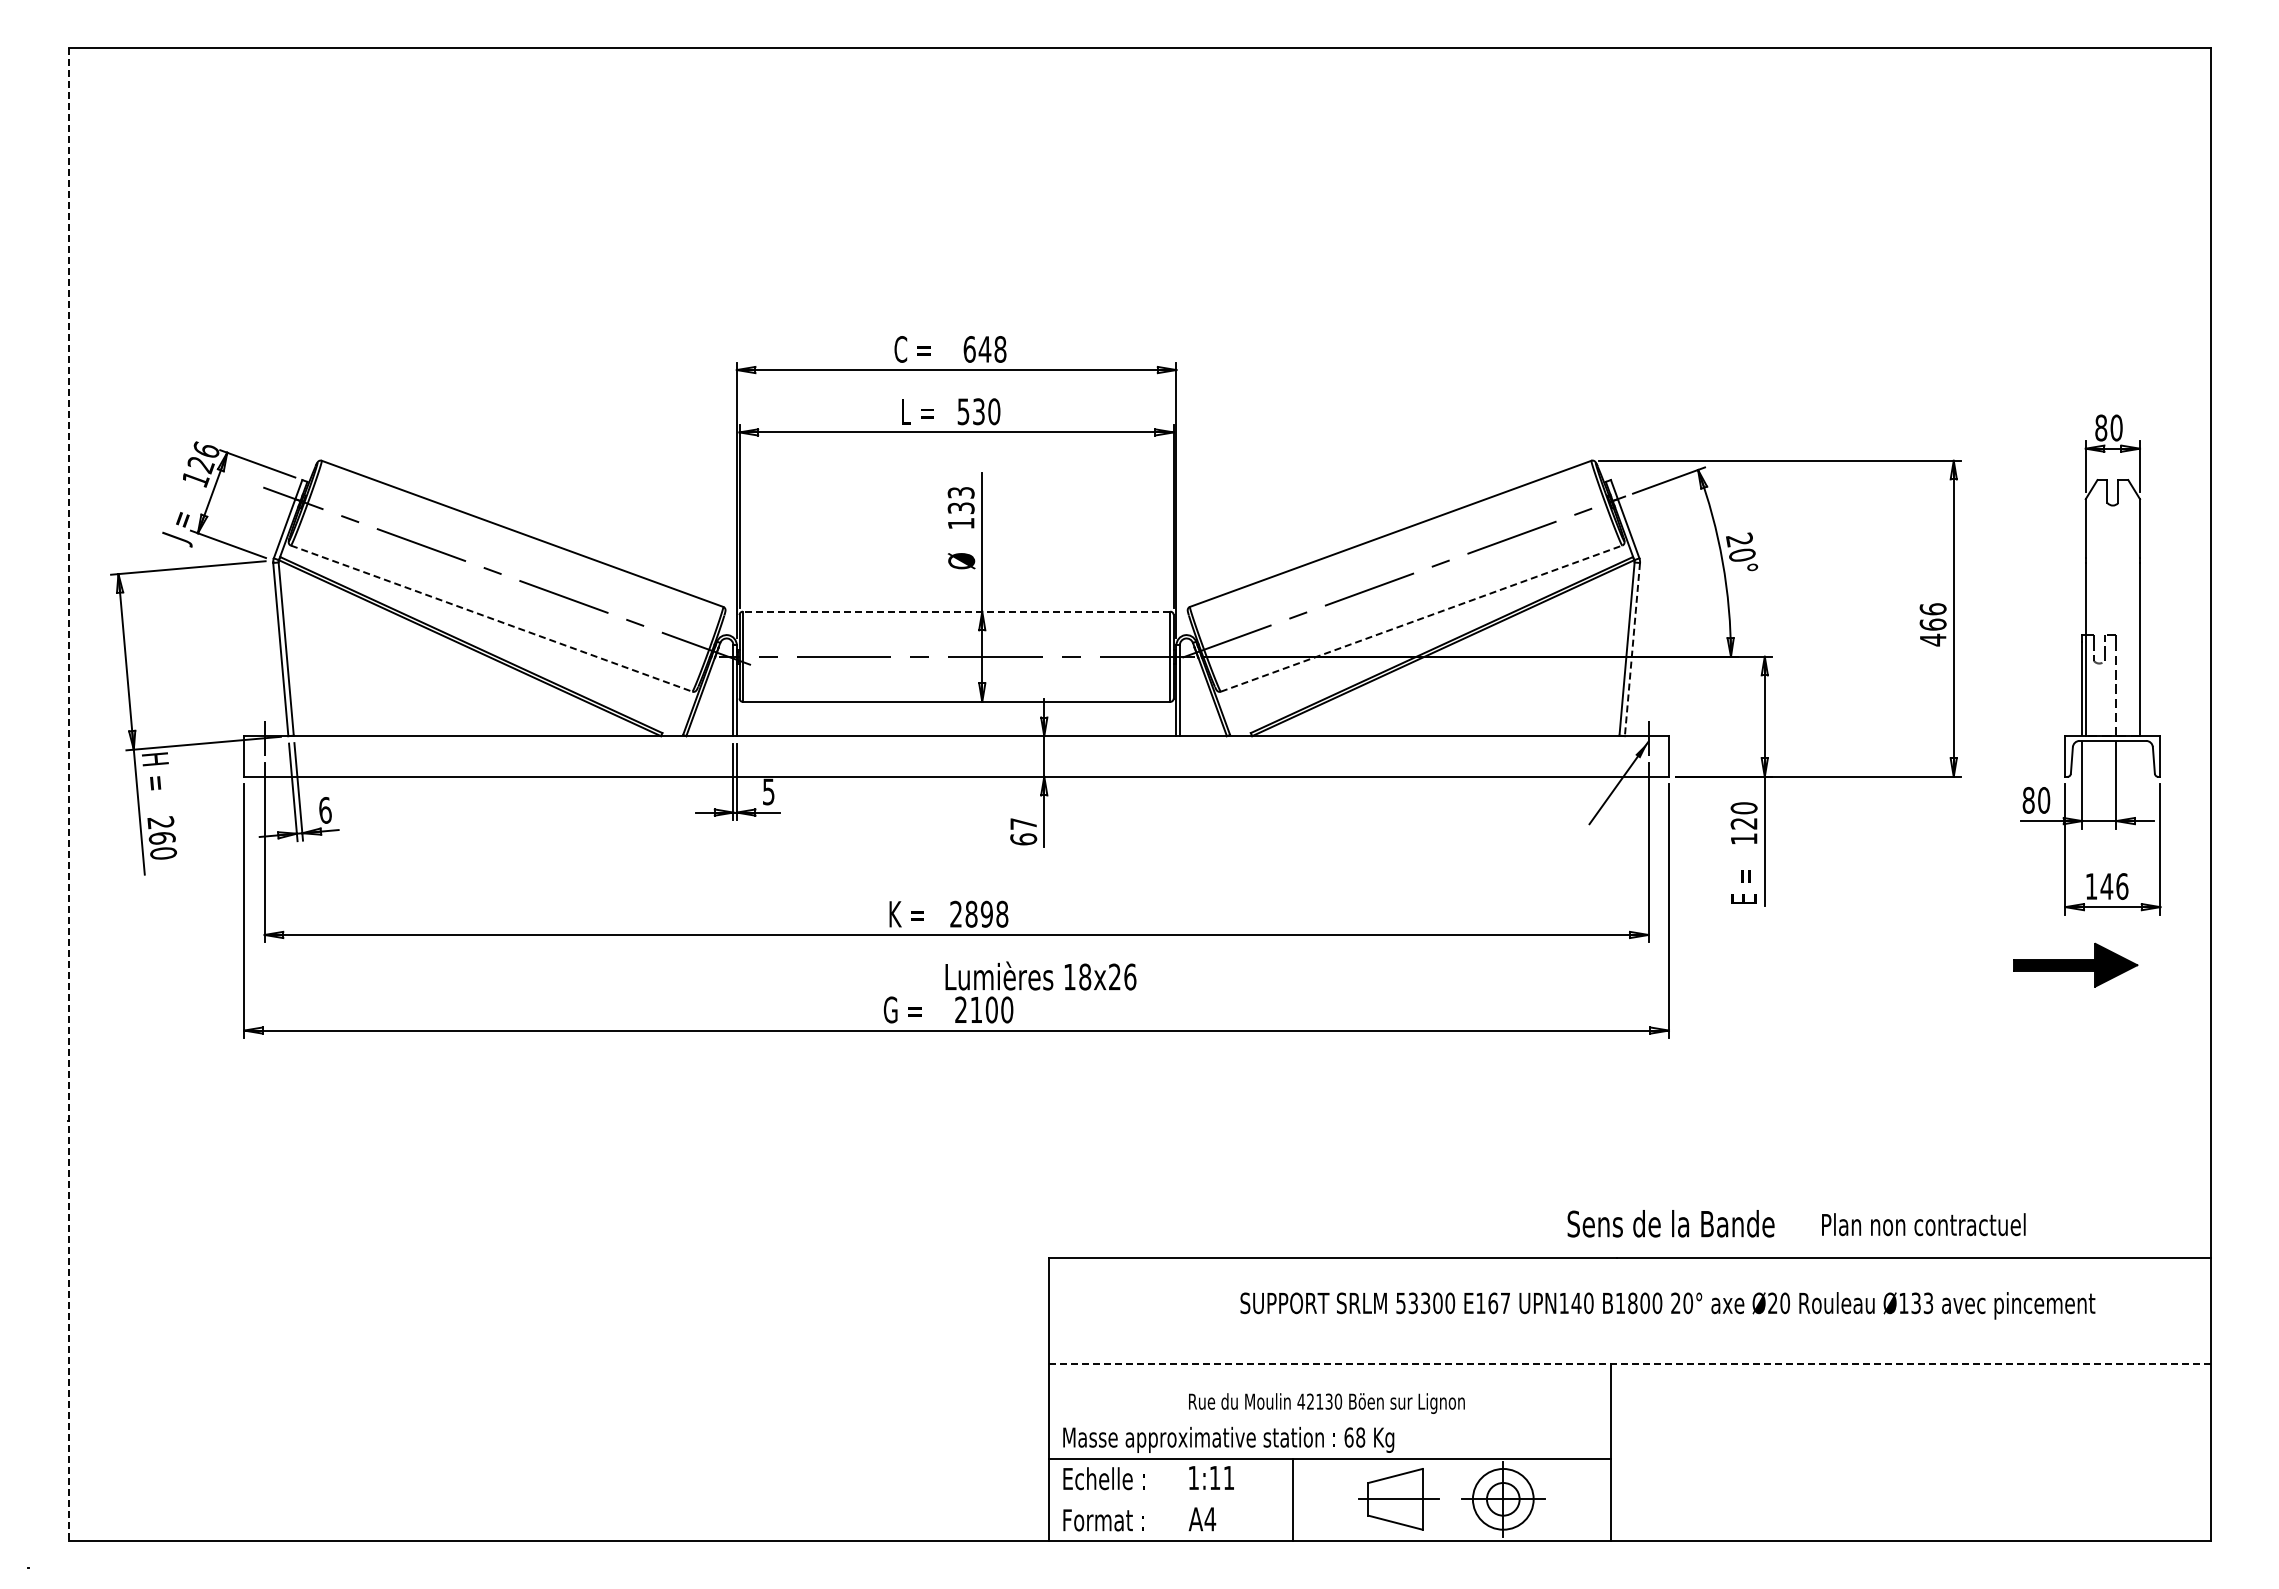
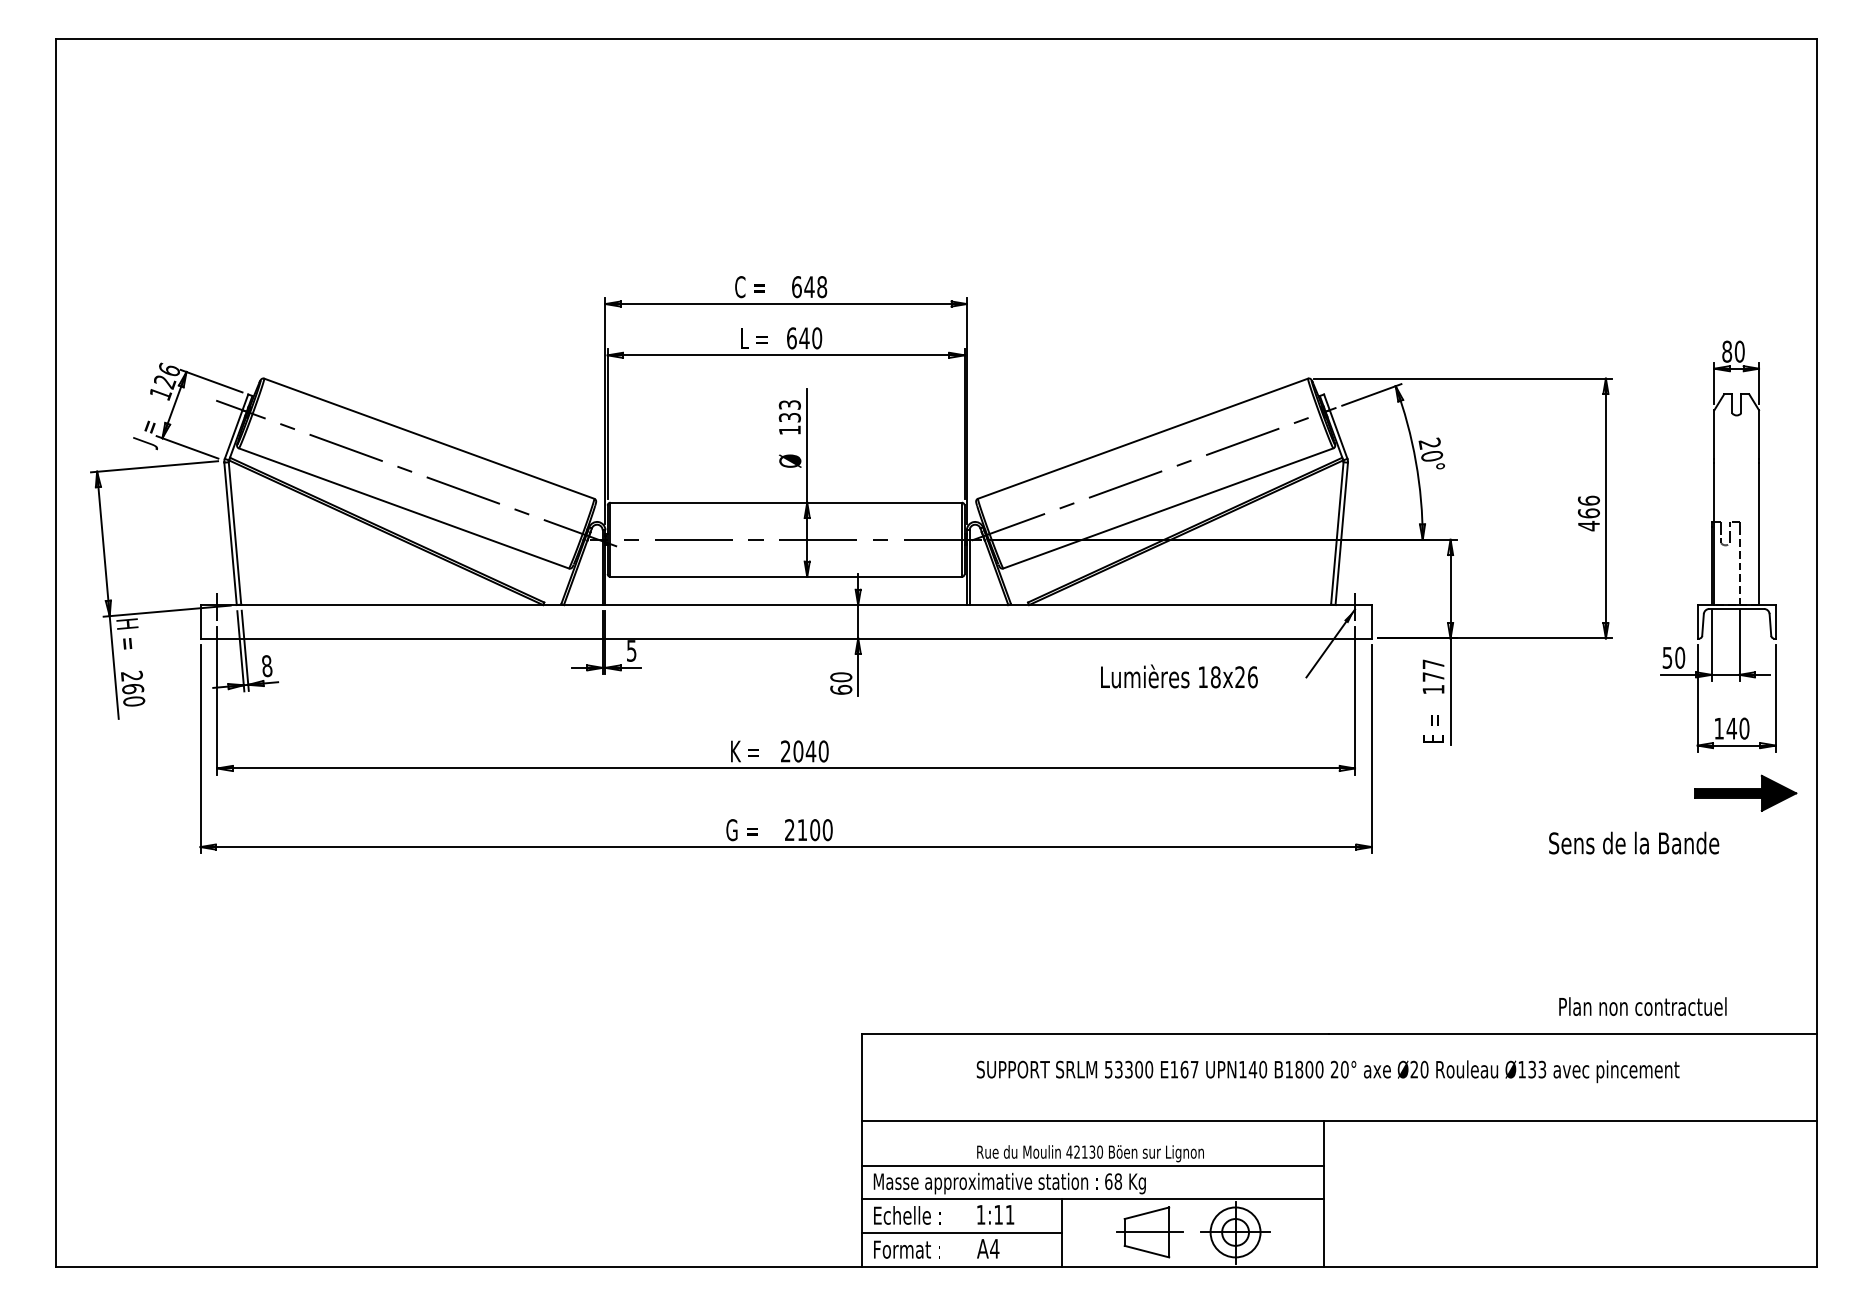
text: (971, 411) -> (798, 338), 530 -> 640
line: (956, 611) -> (786, 502), dashed -> solid
line: (491, 618) -> (403, 508), dashed -> solid
line: (1421, 618) -> (1168, 508), dashed -> solid
line: (1632, 649) -> (1341, 533), dashed -> solid
line: (68, 794) -> (56, 653), dashed -> solid
text: (2028, 800) -> (1667, 657), 80 -> 50
text: (325, 810) -> (267, 666), 6 -> 8
text: (1743, 815) -> (1433, 670), 120 -> 177
text: (1023, 824) -> (841, 677), 67 -> 60
text: (2122, 886) -> (1744, 728), 146 -> 140
text: (986, 913) -> (810, 750), 2898 -> 2040
part: (2075, 964) -> (1745, 792), moved
text: (1040, 975) -> (1179, 676), moved
text: (1670, 1223) -> (1633, 842), moved
text: (1923, 1224) -> (1642, 1006), moved
text: (1667, 1305) -> (1327, 1071), moved
line: (1629, 1363) -> (1339, 1120), dashed -> solid
line: (1330, 1418) -> (1093, 1165), added
line: (1170, 1500) -> (961, 1233), added

